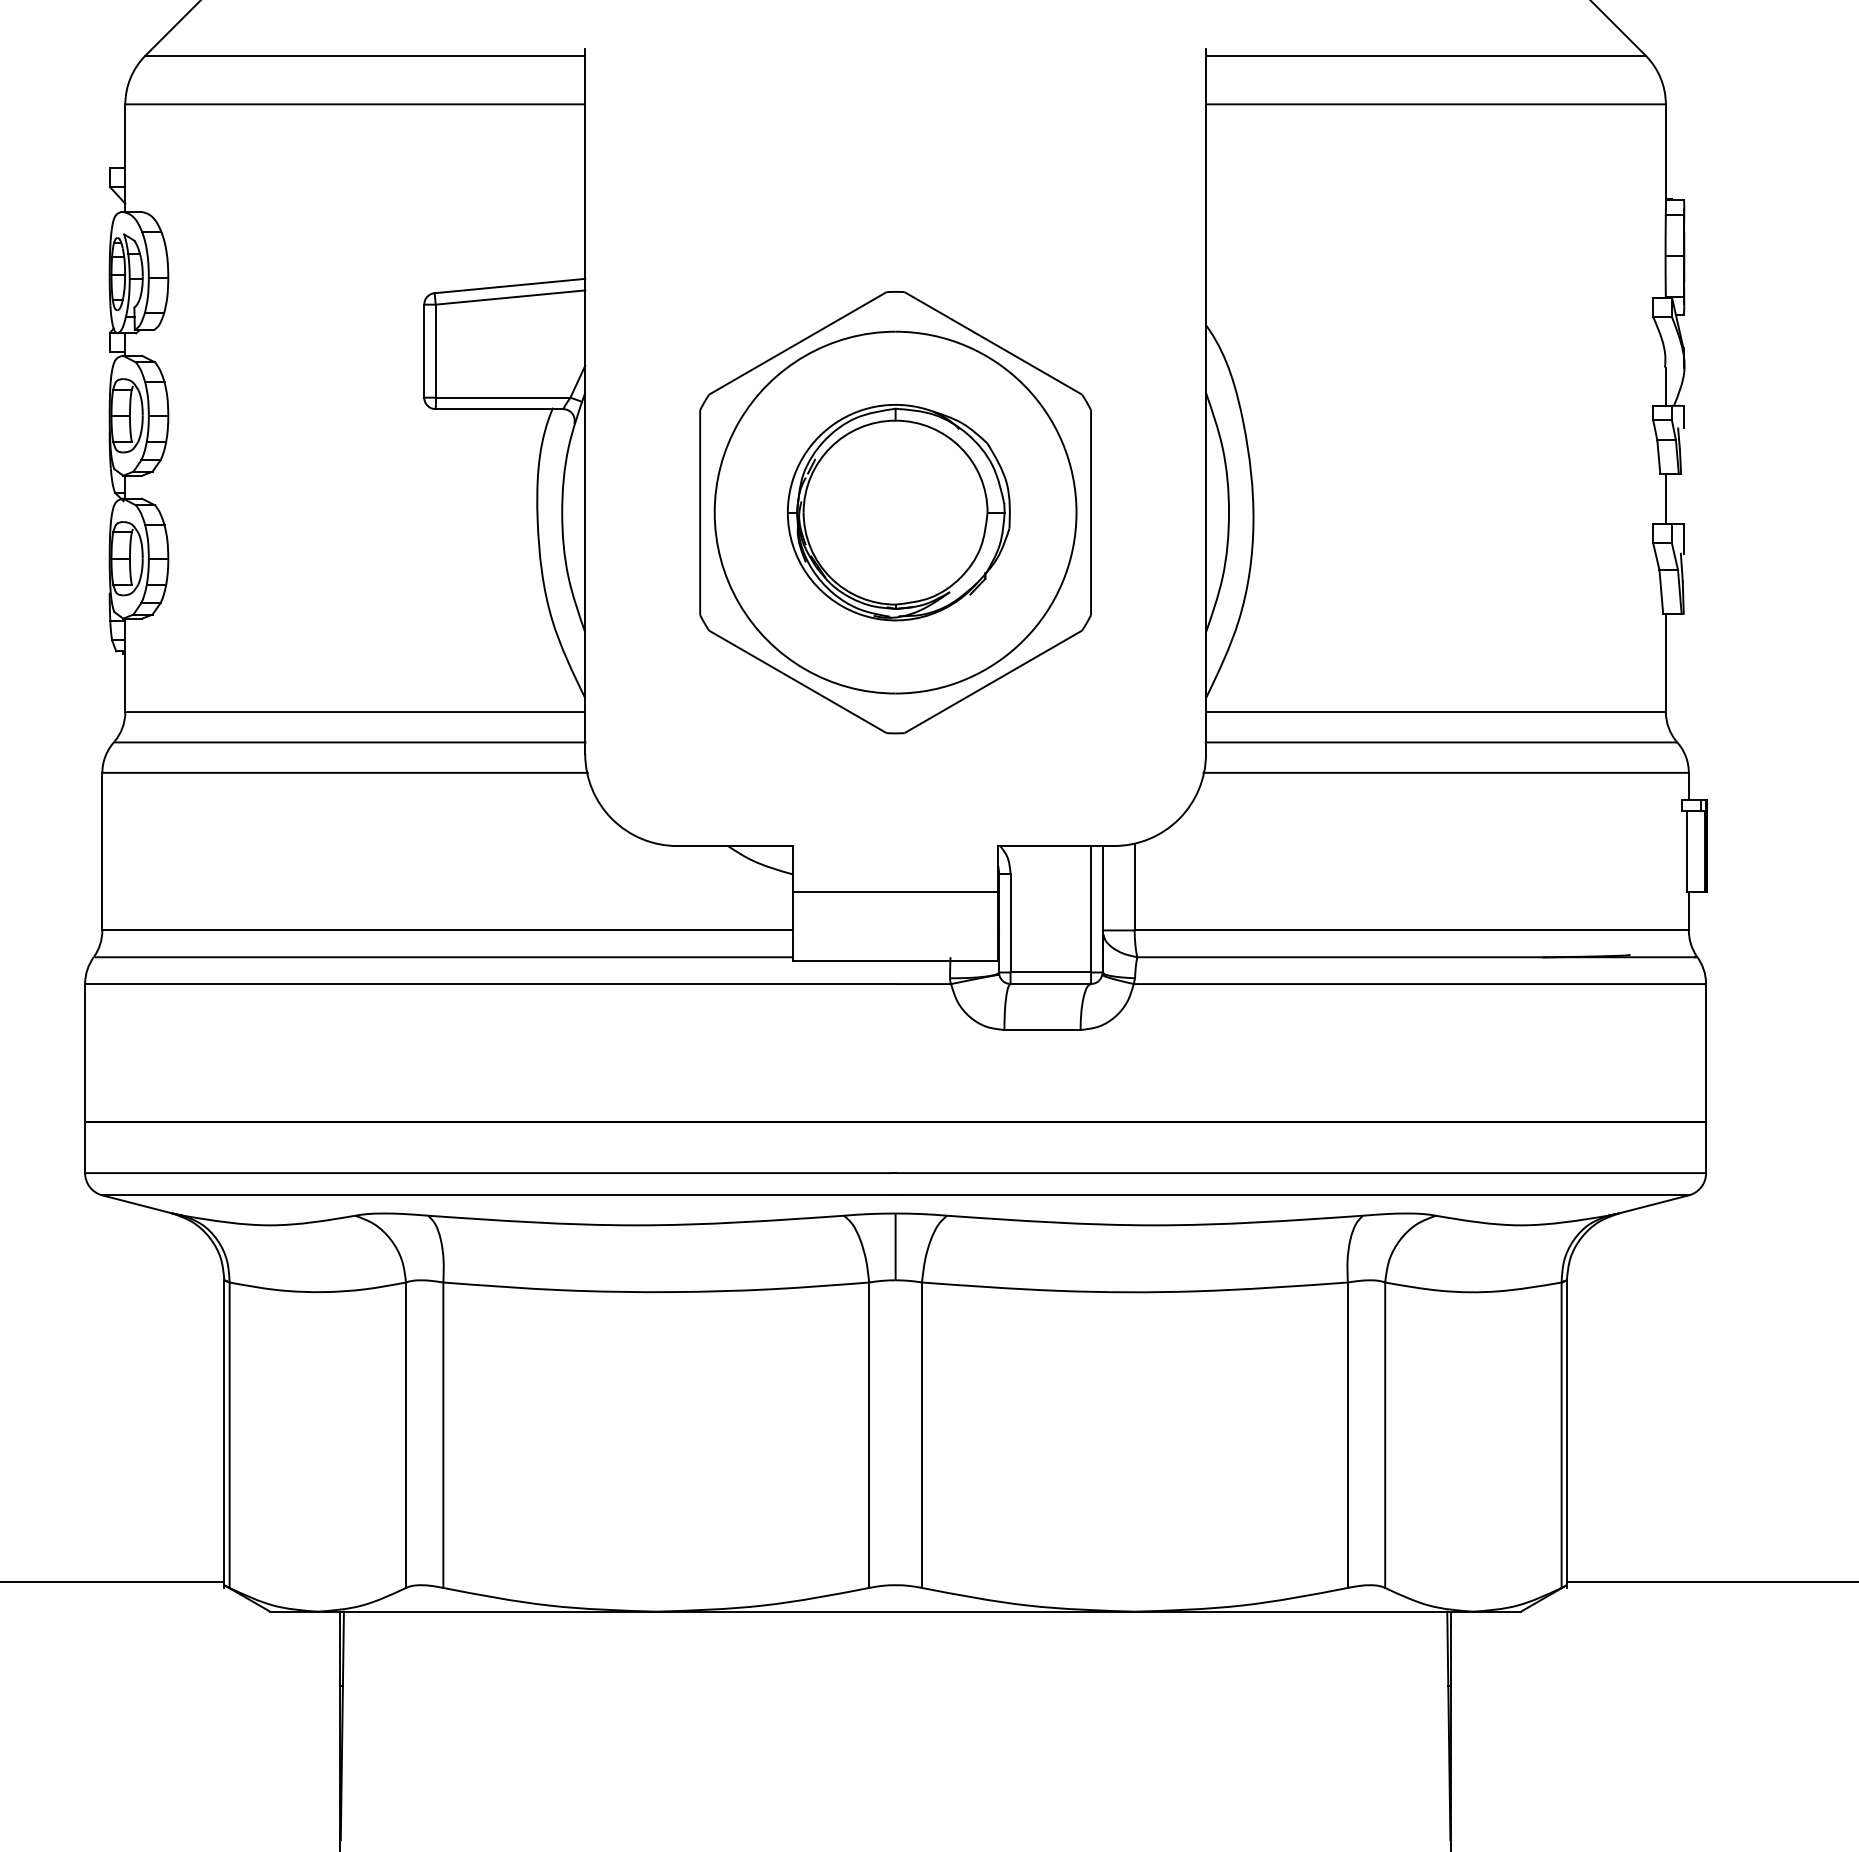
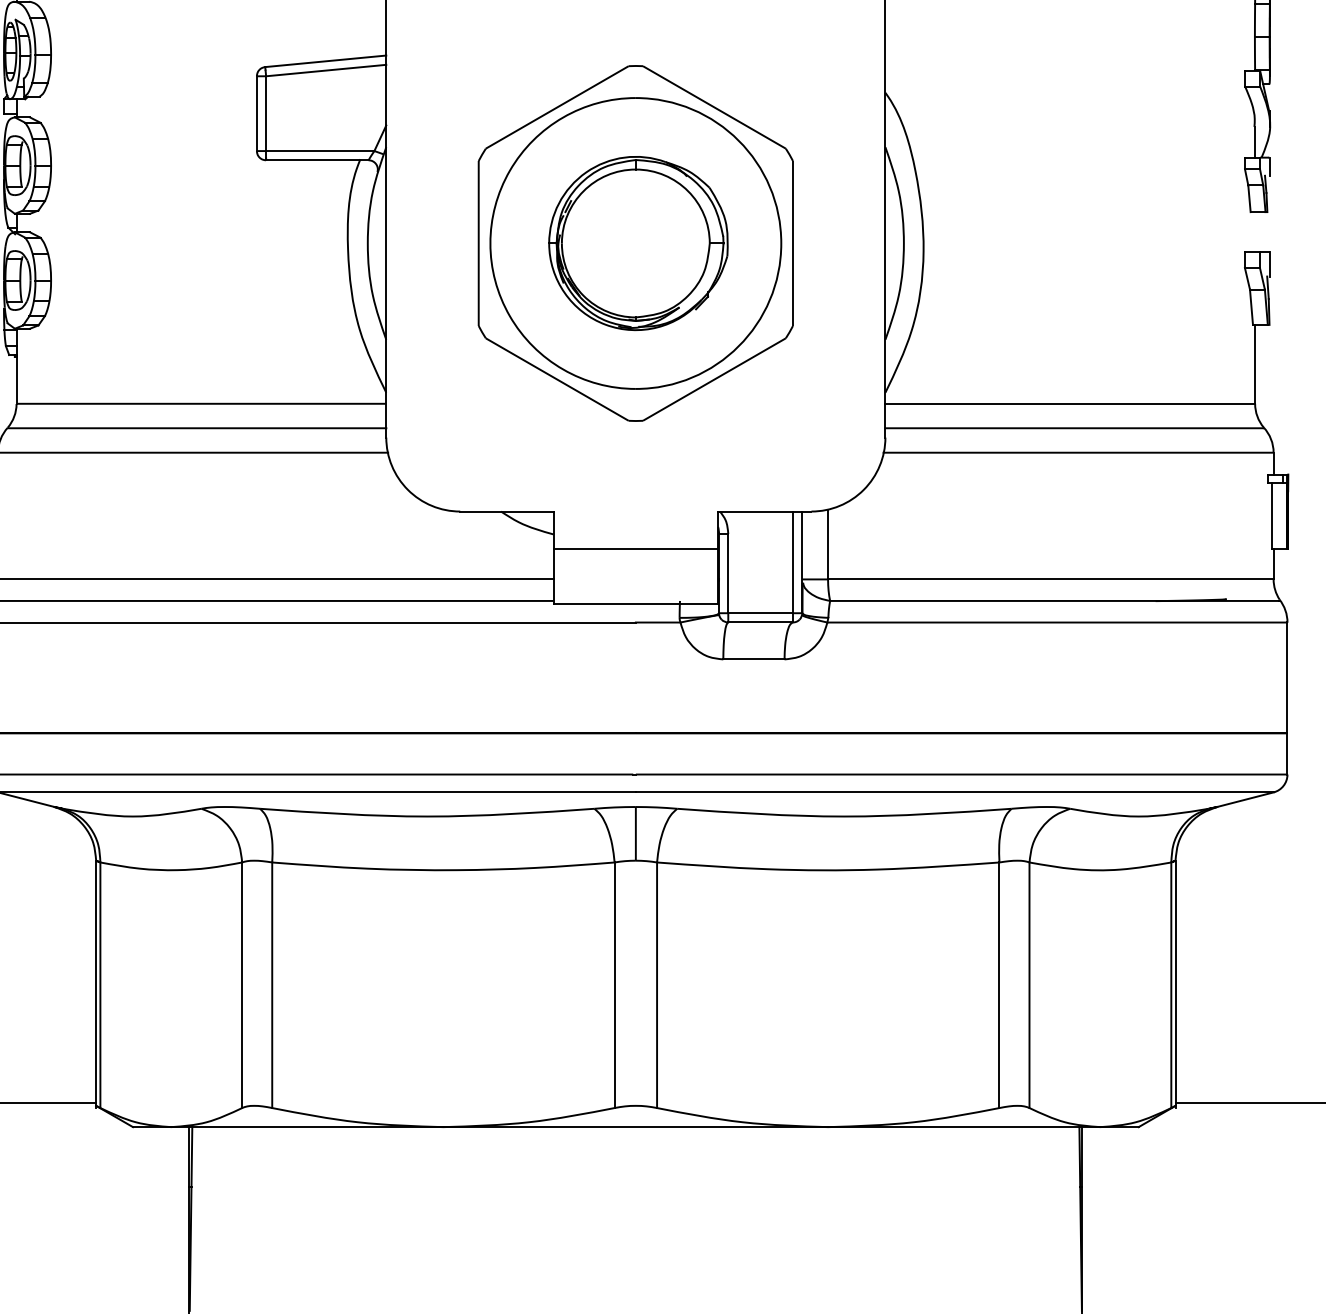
line: (1665, 498) -> (1254, 232), removed

